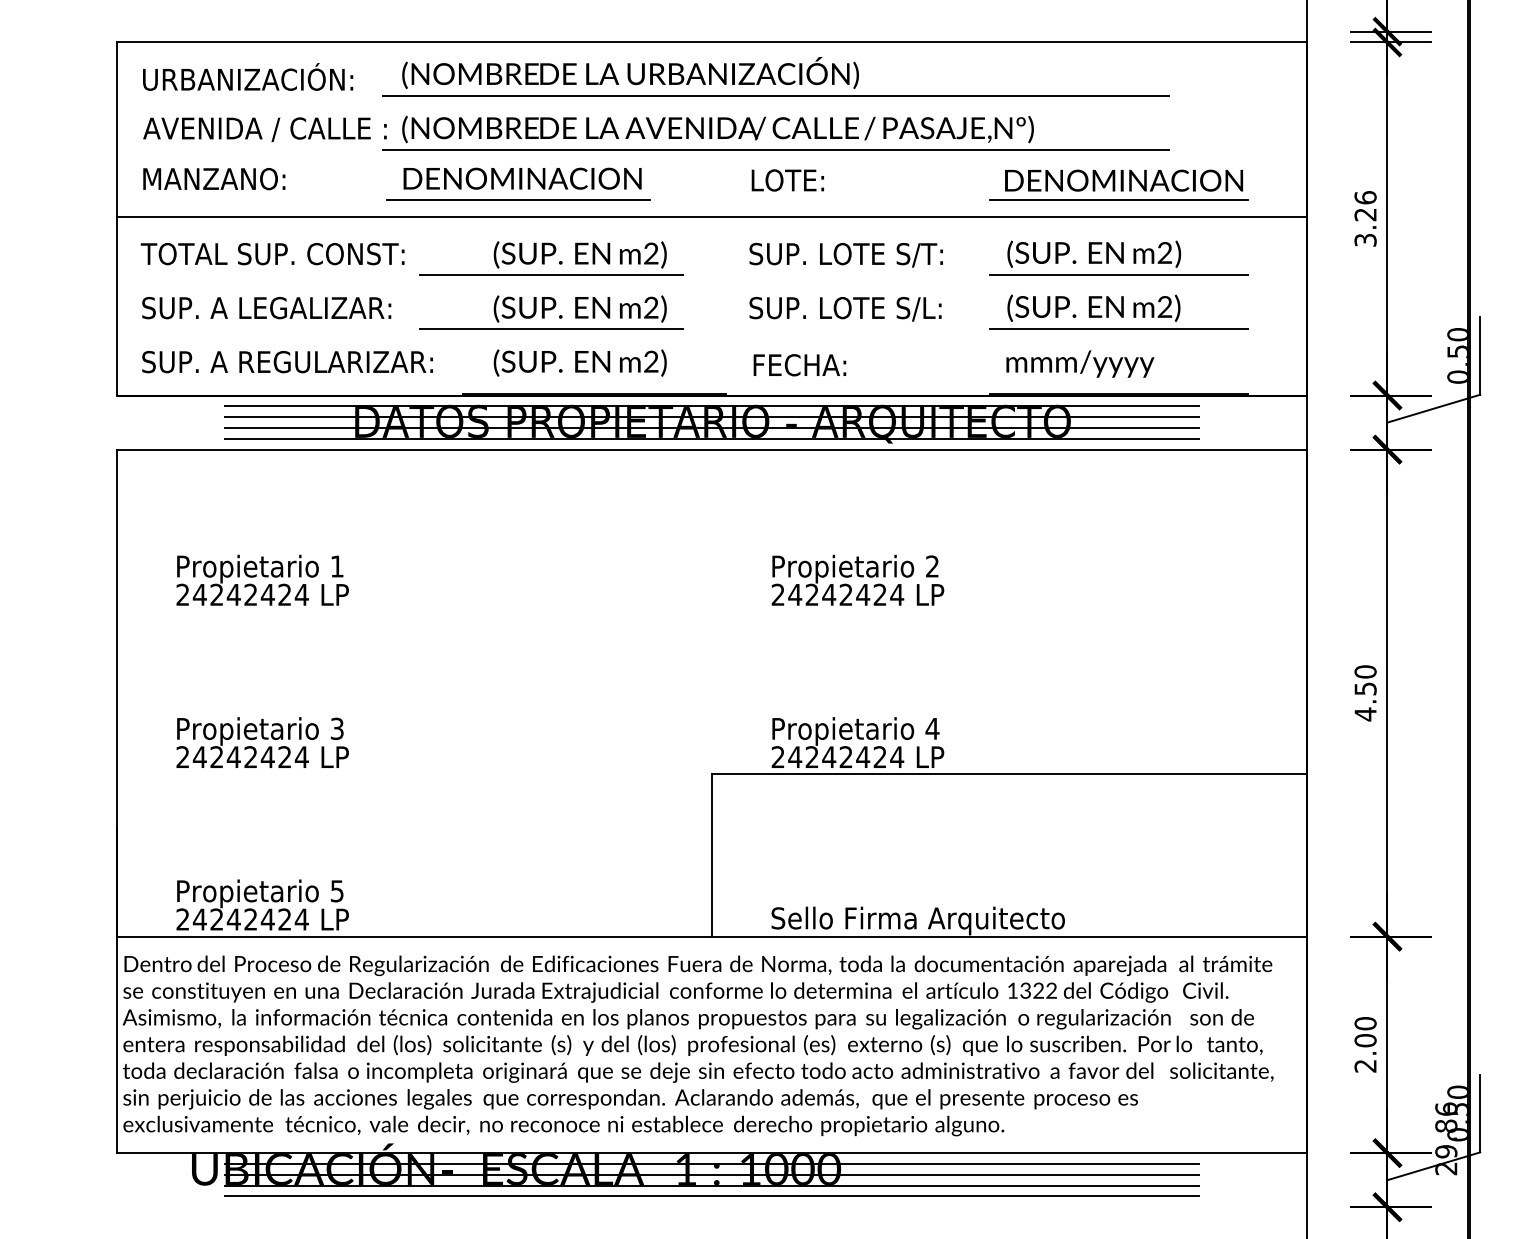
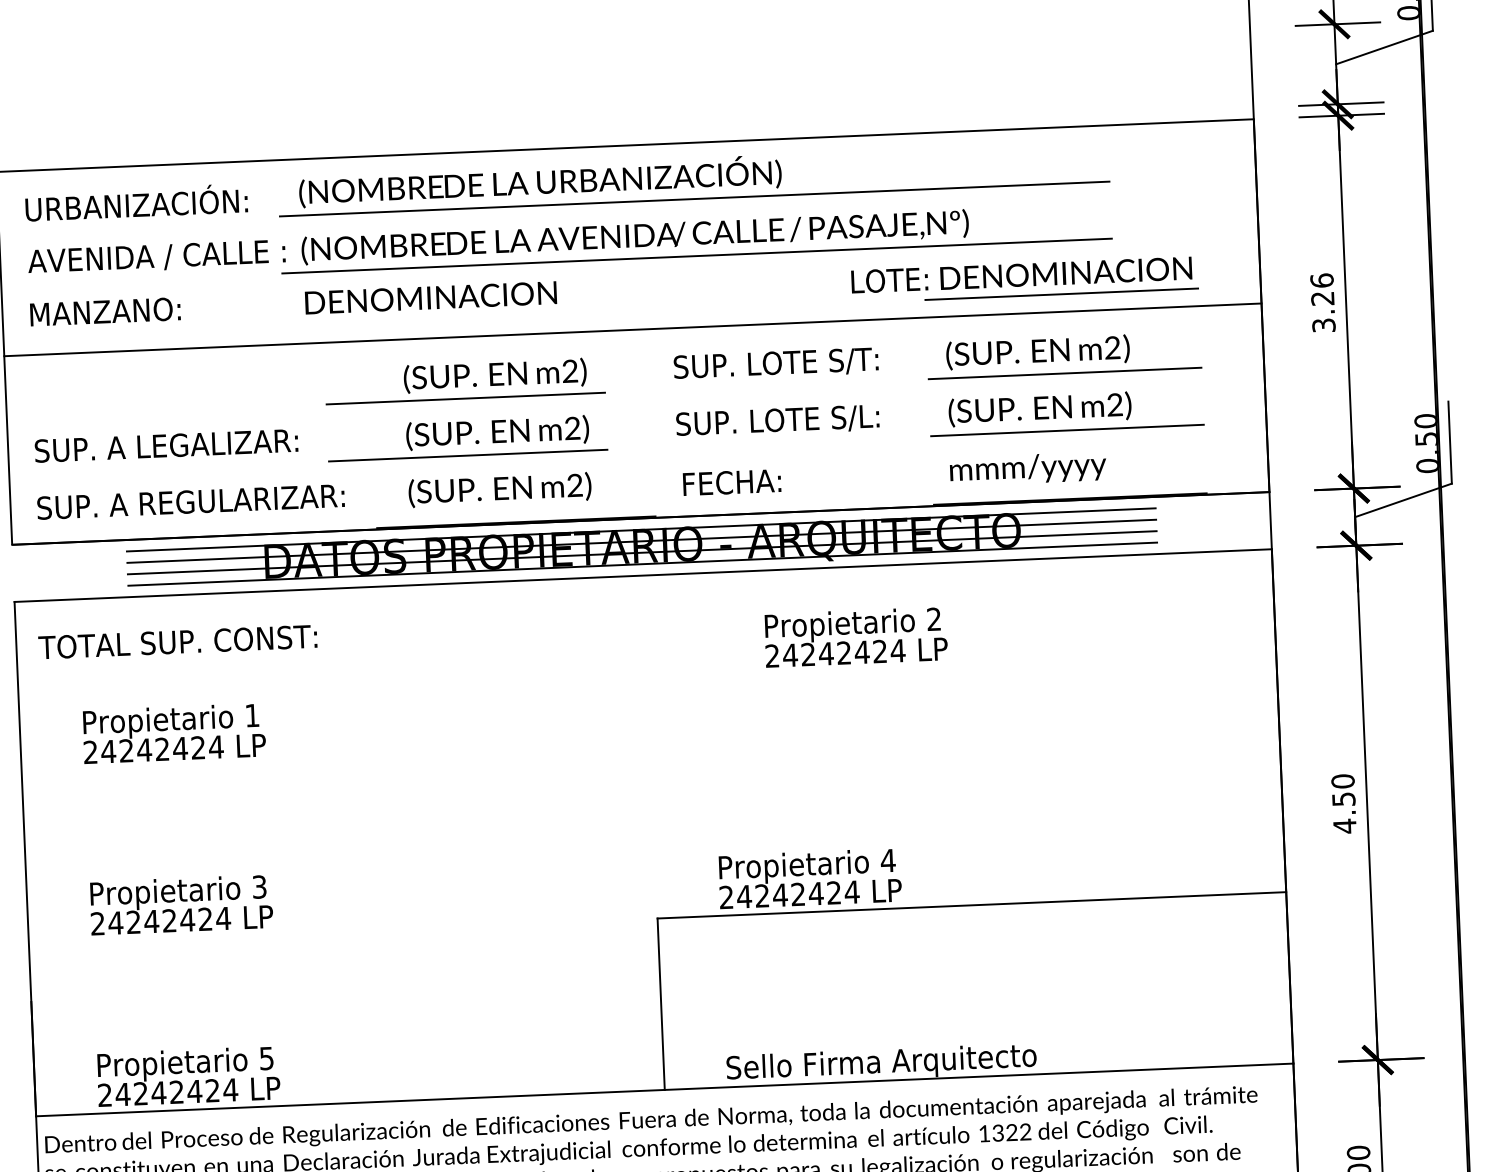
text: (787, 180) -> (889, 280), moved
line: (518, 200) -> (427, 321), removed
text: (272, 254) -> (177, 642), moved
text: (857, 579) -> (855, 636), moved

